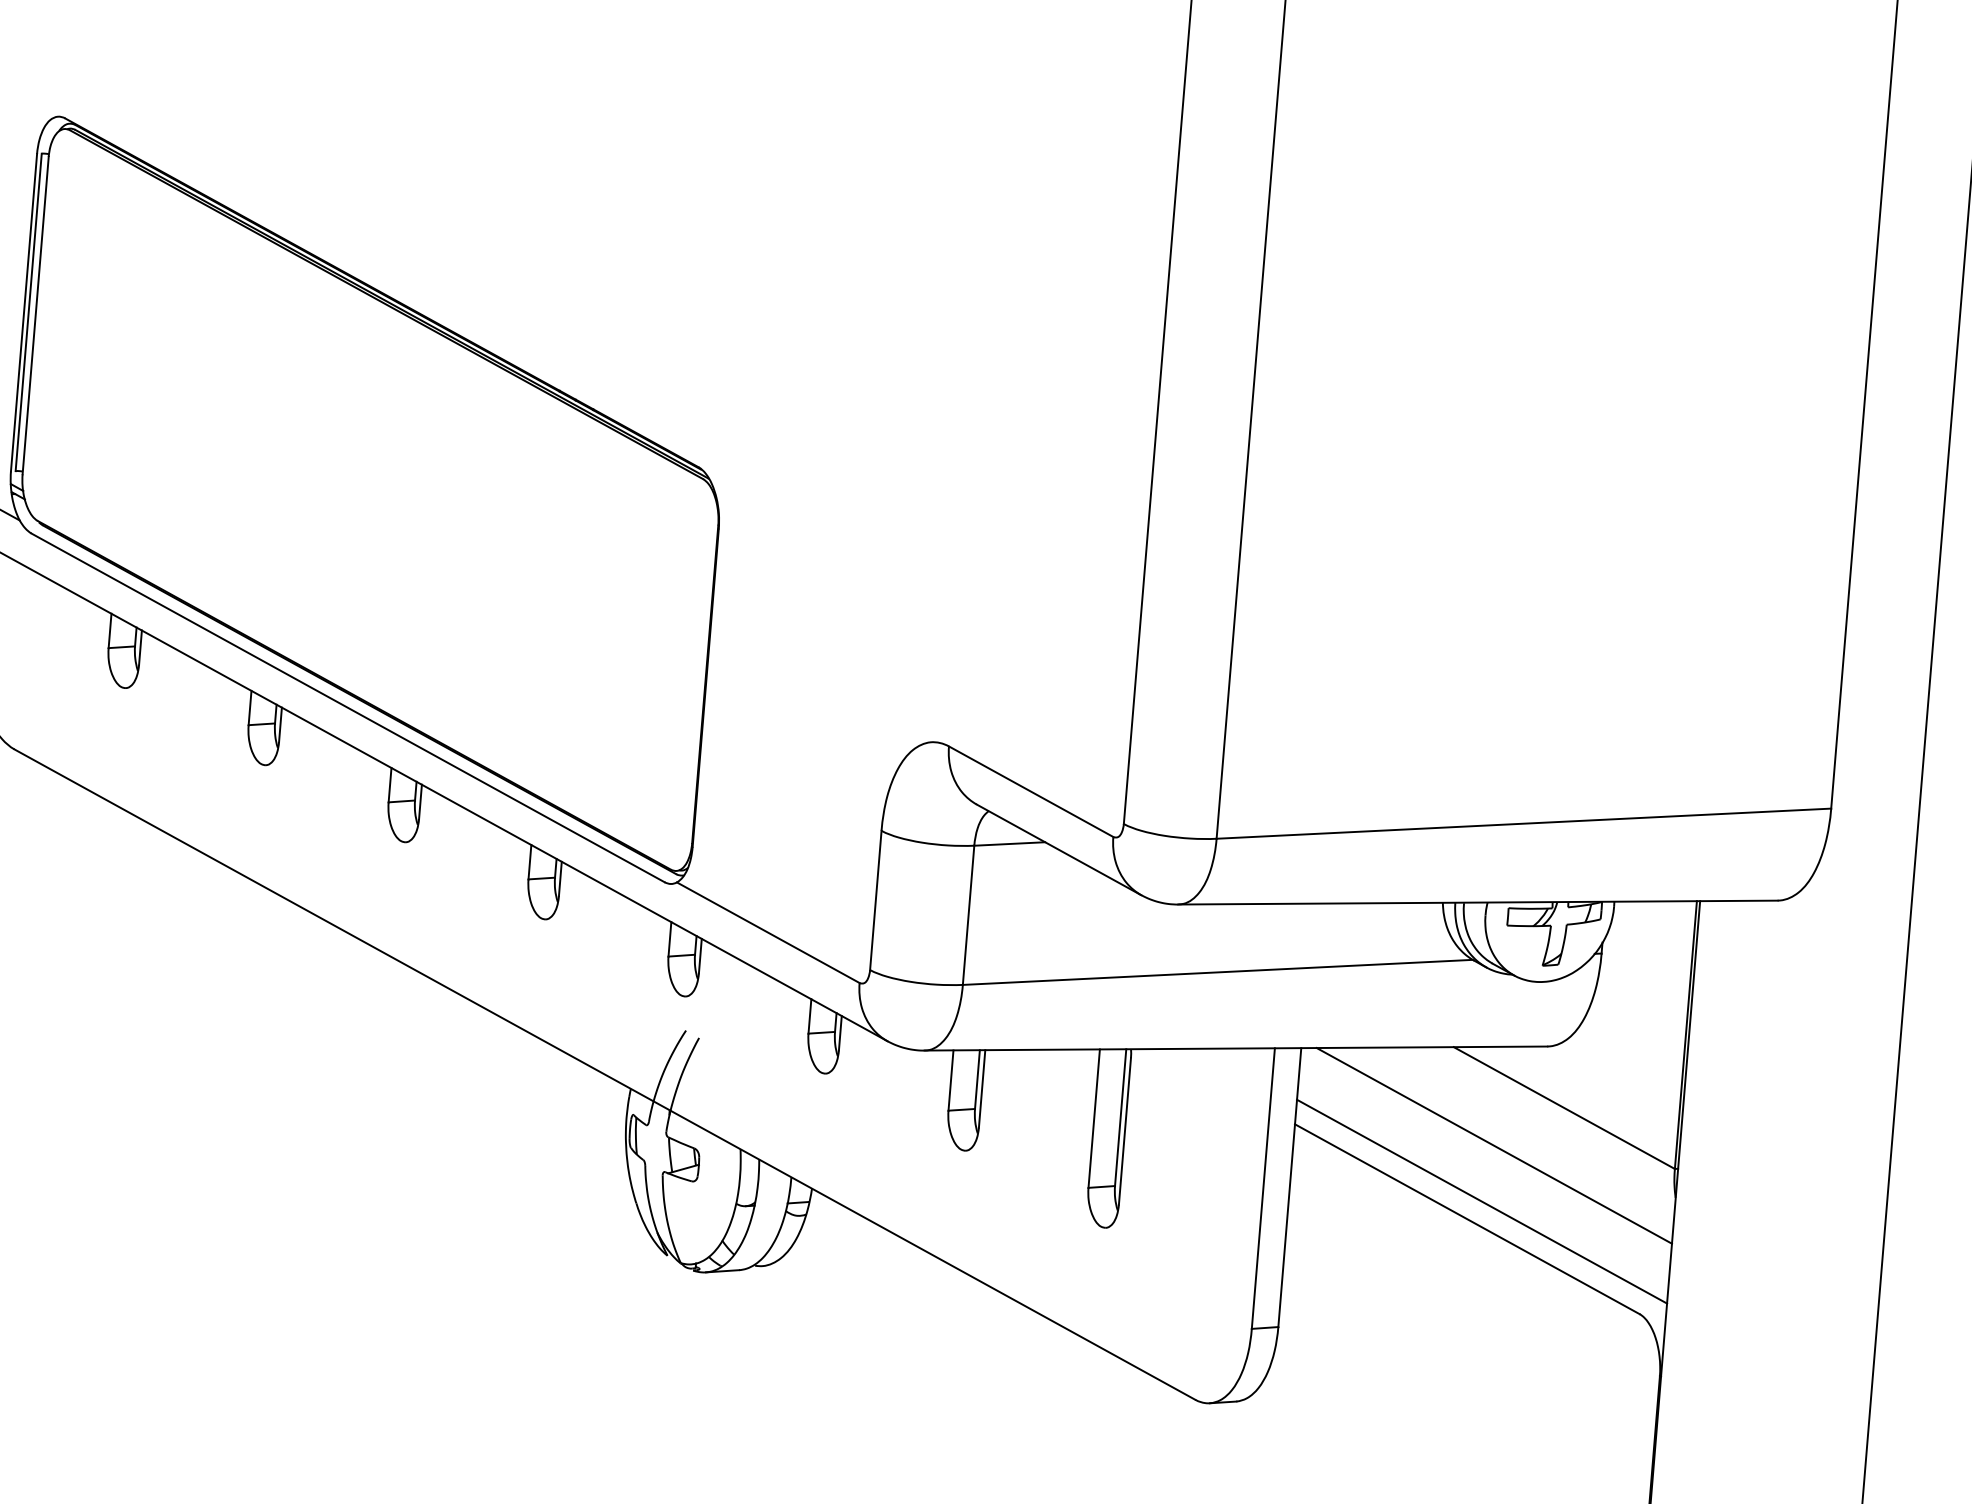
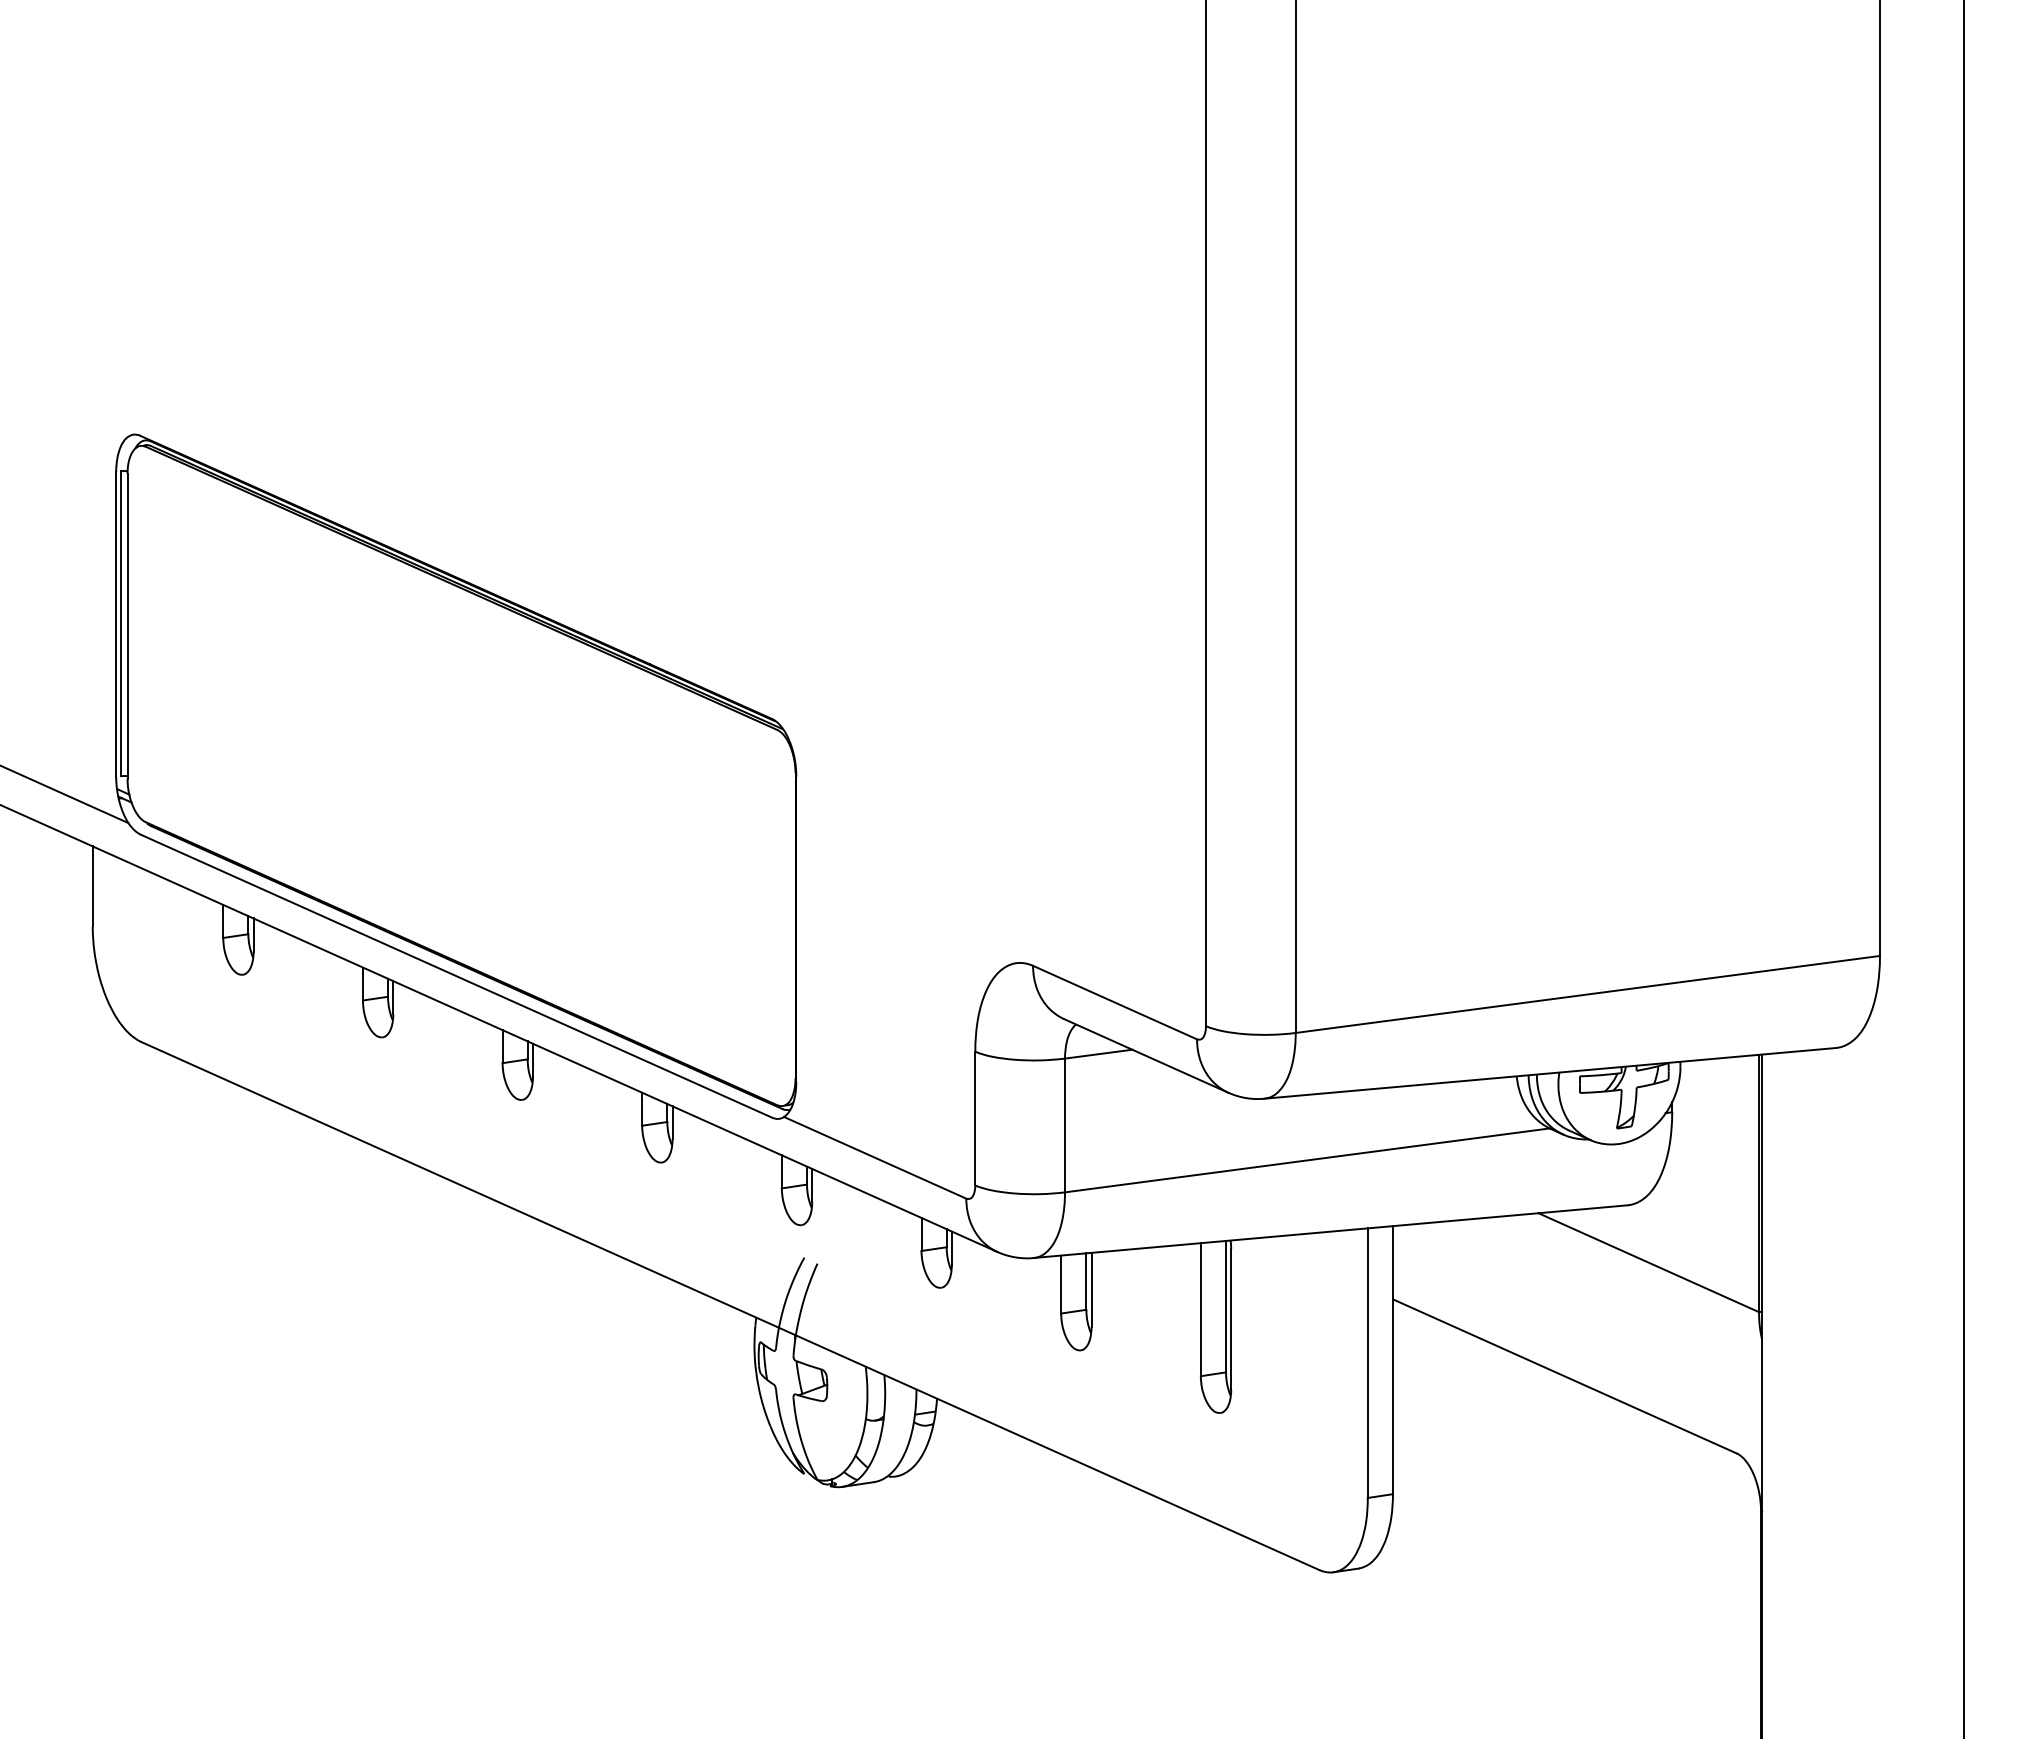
line: (1493, 1145) -> (1584, 1303), removed
line: (1481, 1201) -> (1577, 1358), removed

